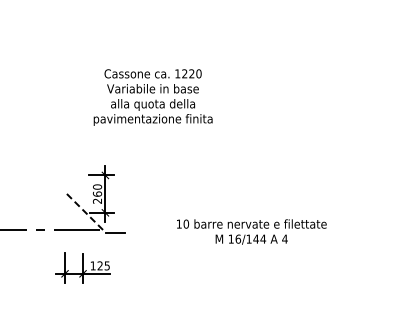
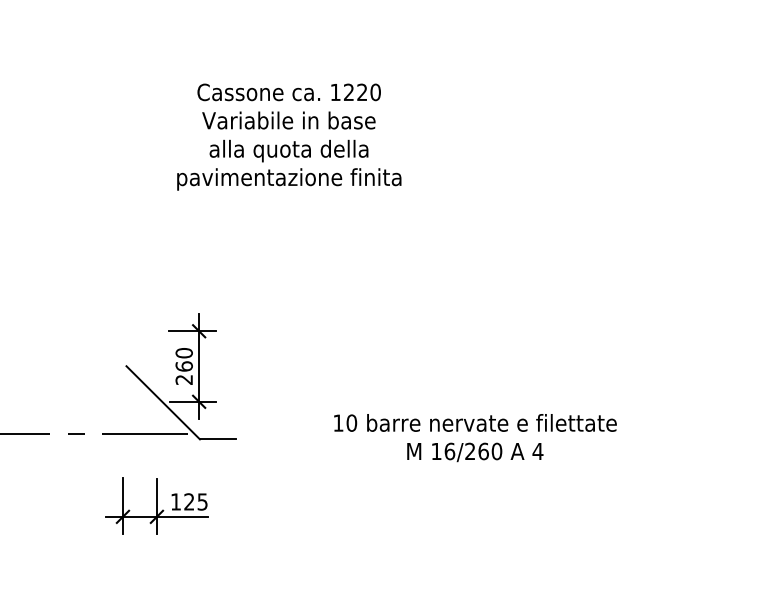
text: (152, 97) -> (287, 137), moved
line: (86, 213) -> (163, 403), dashed -> solid
text: (256, 238) -> (484, 450), 16/144 -> 16/260

